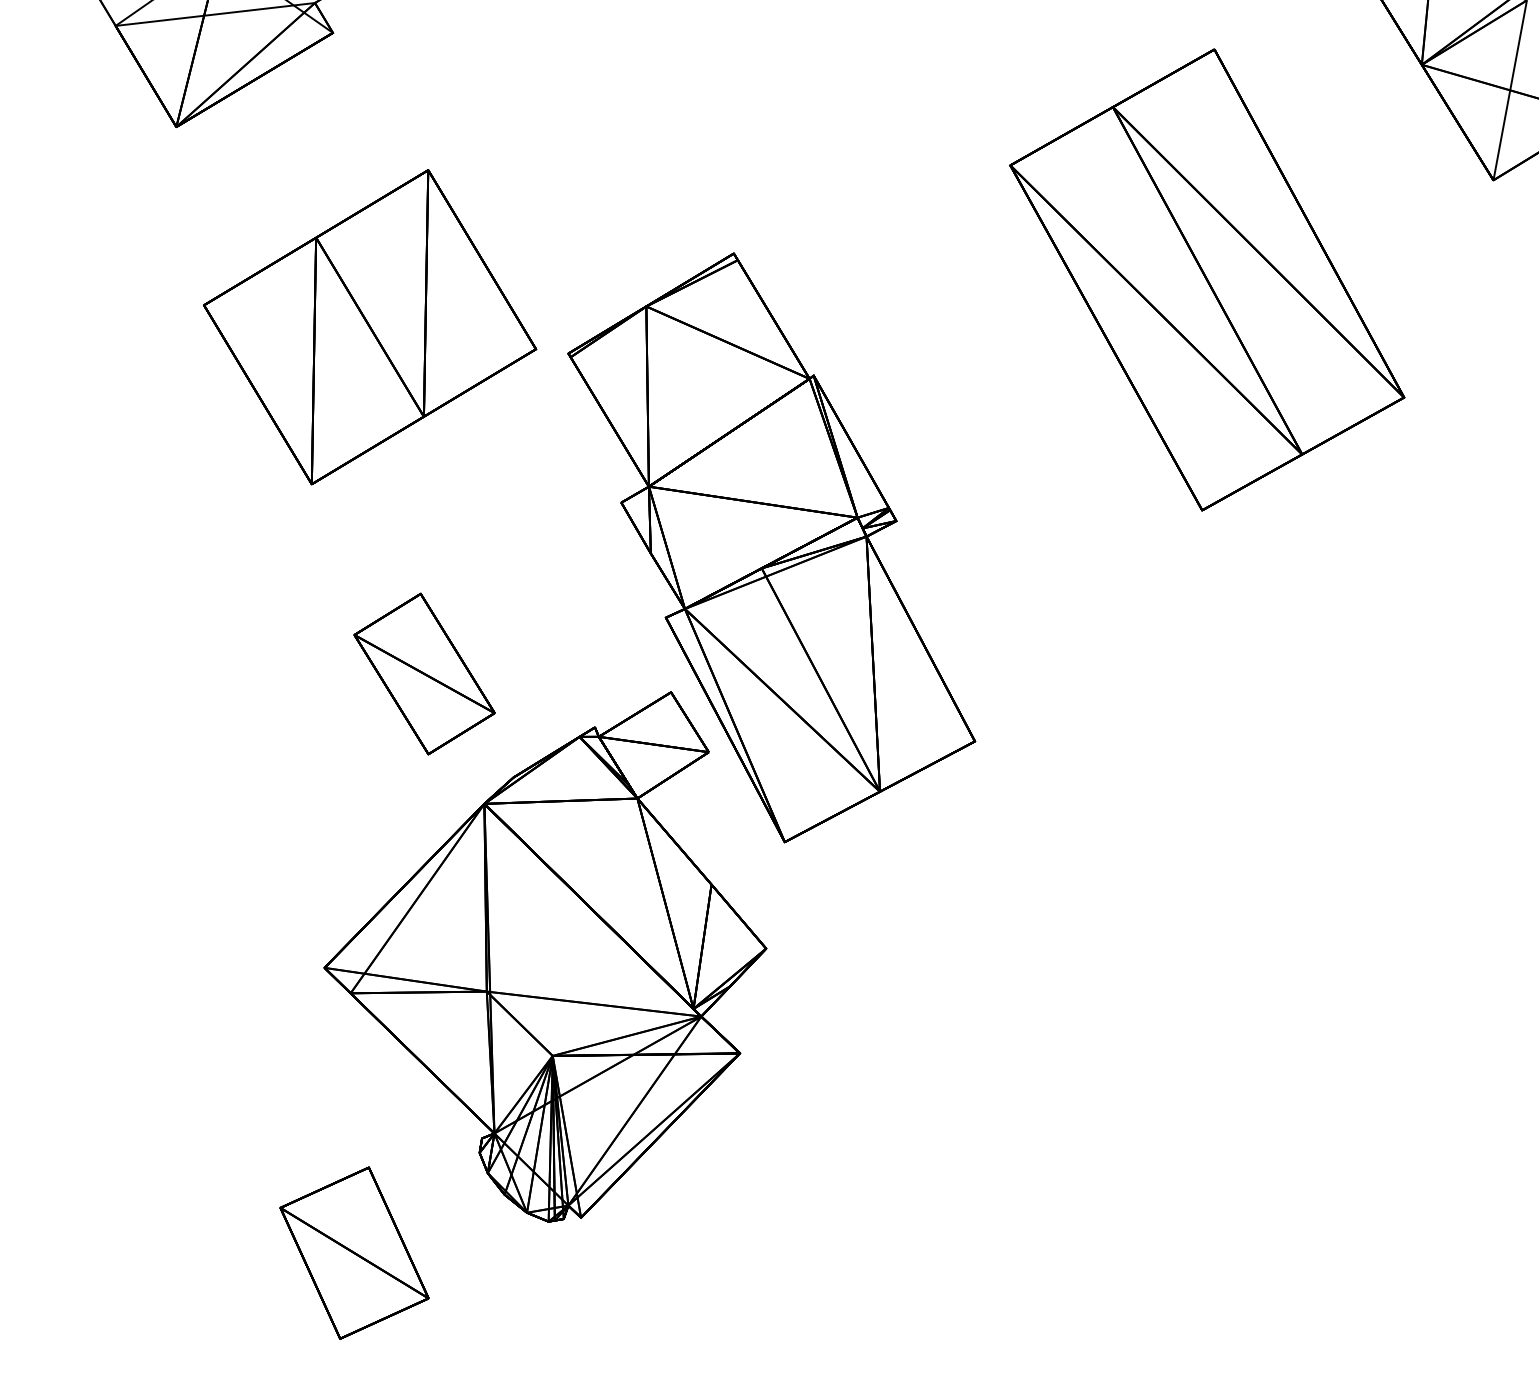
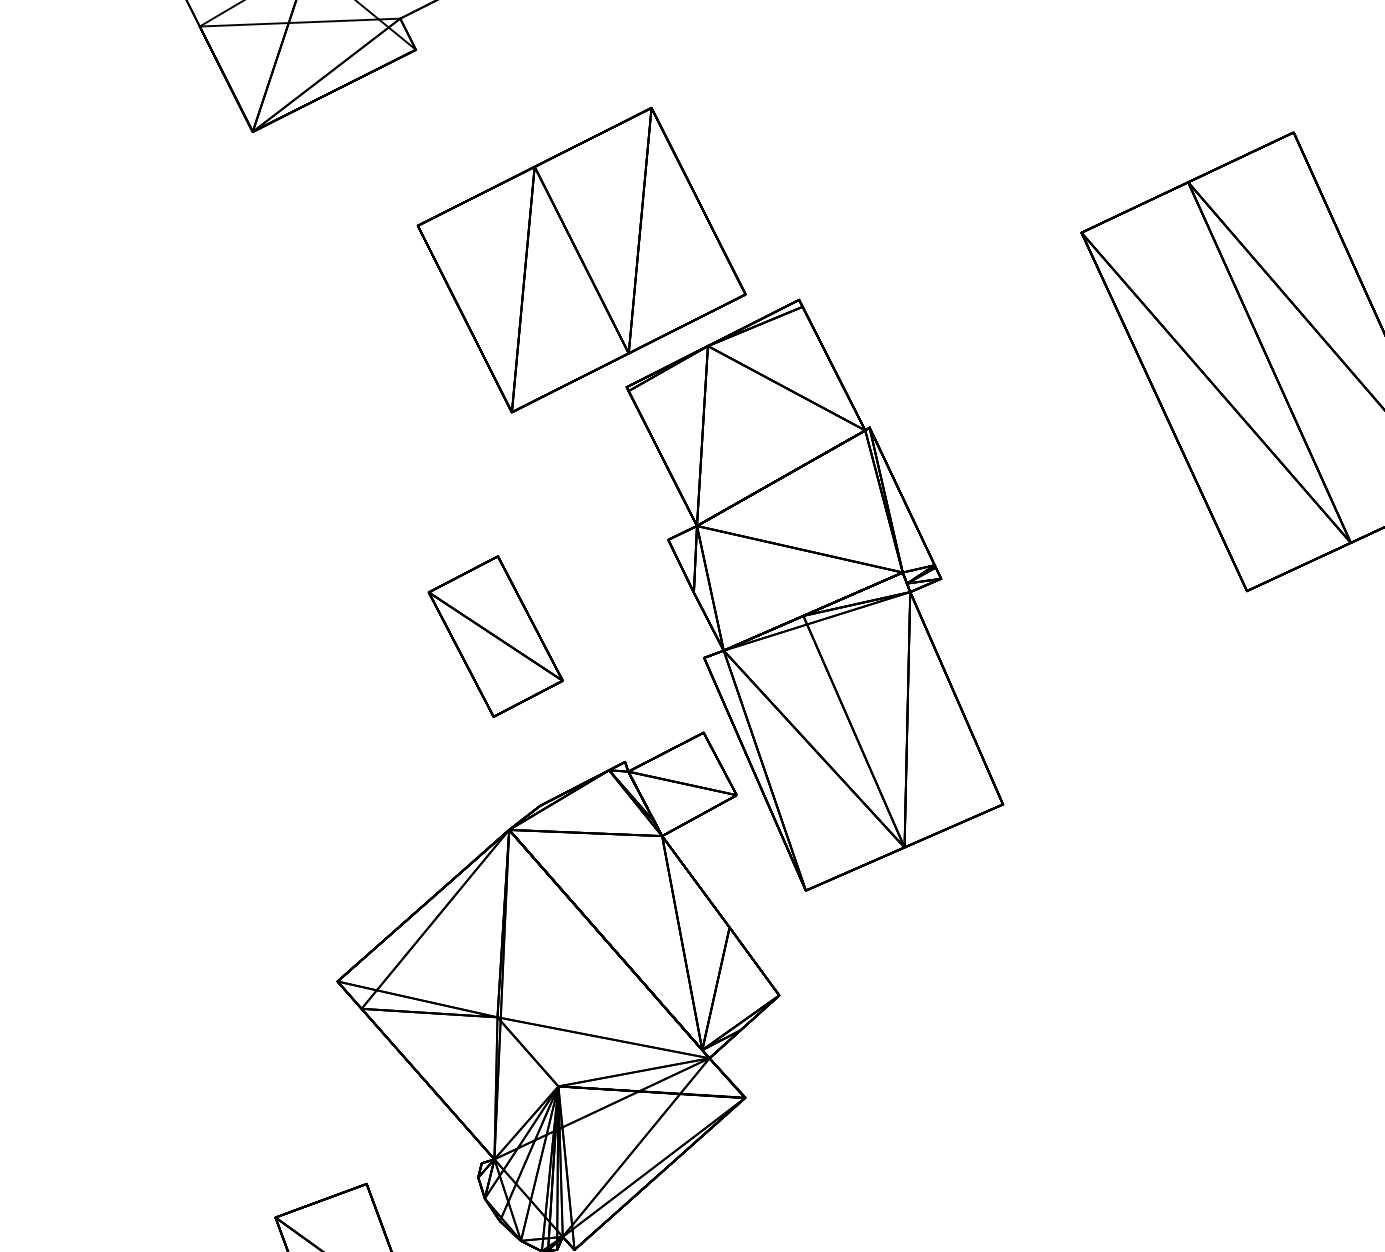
part: (370, 327) -> (582, 260), moved
part: (424, 673) -> (495, 636), moved

